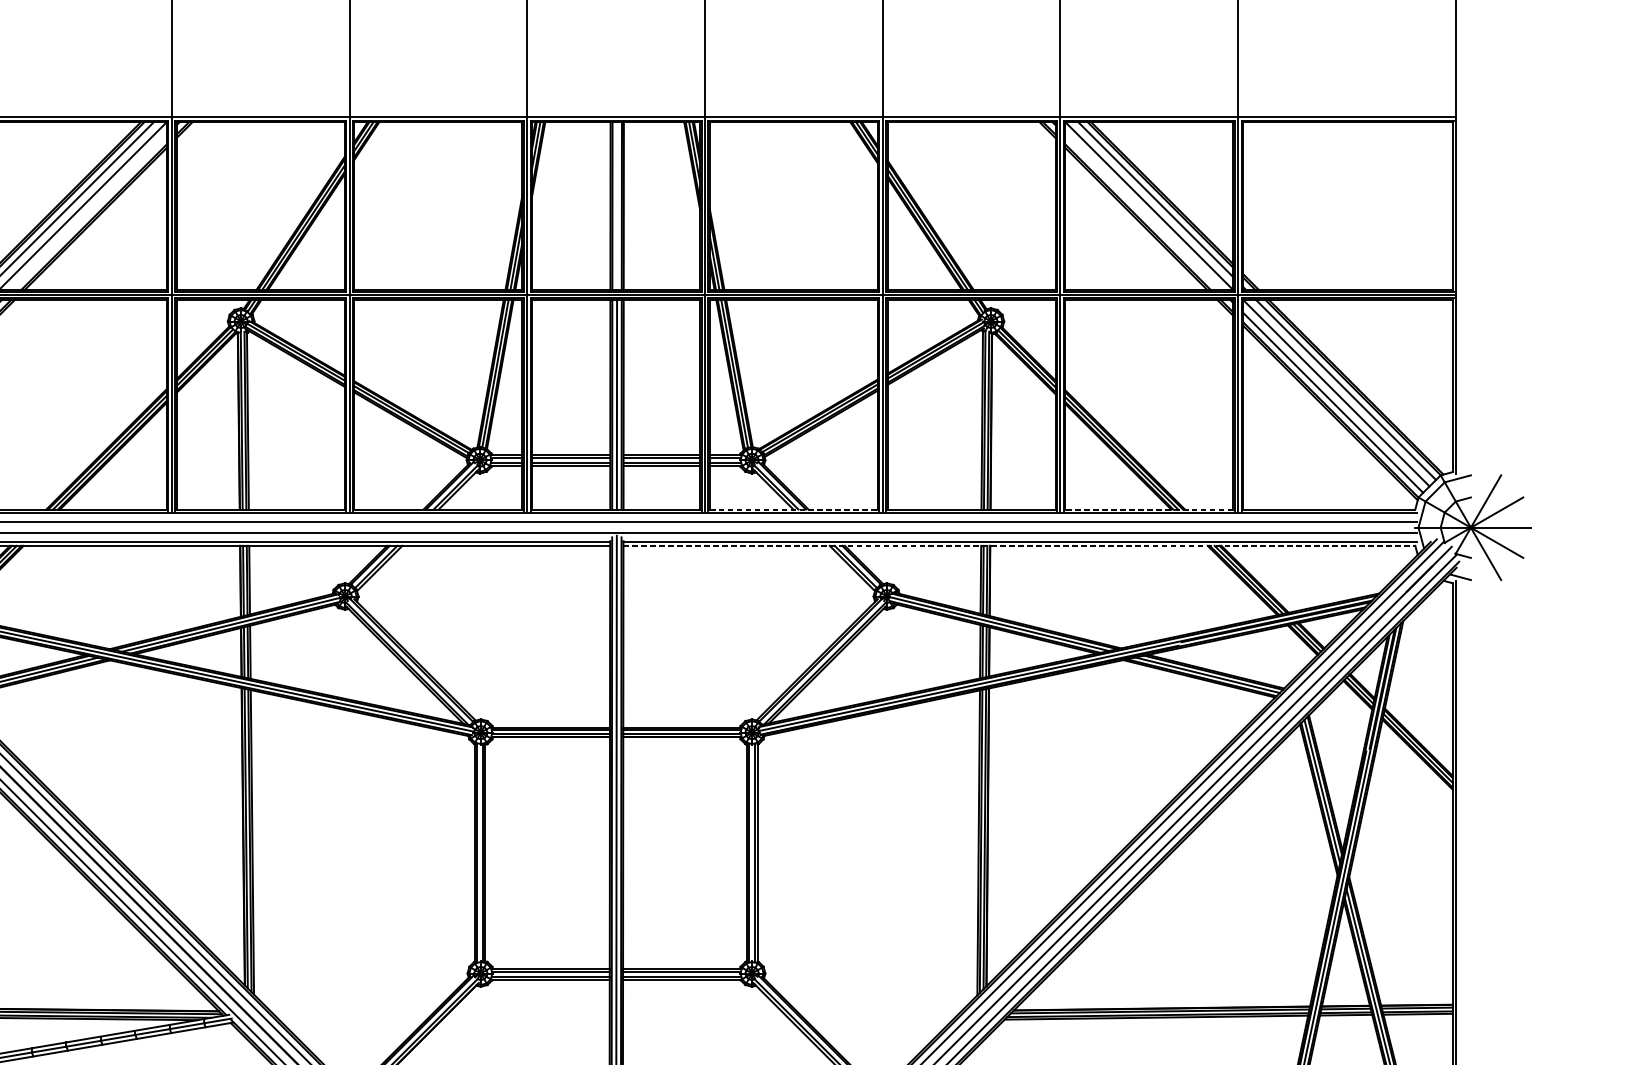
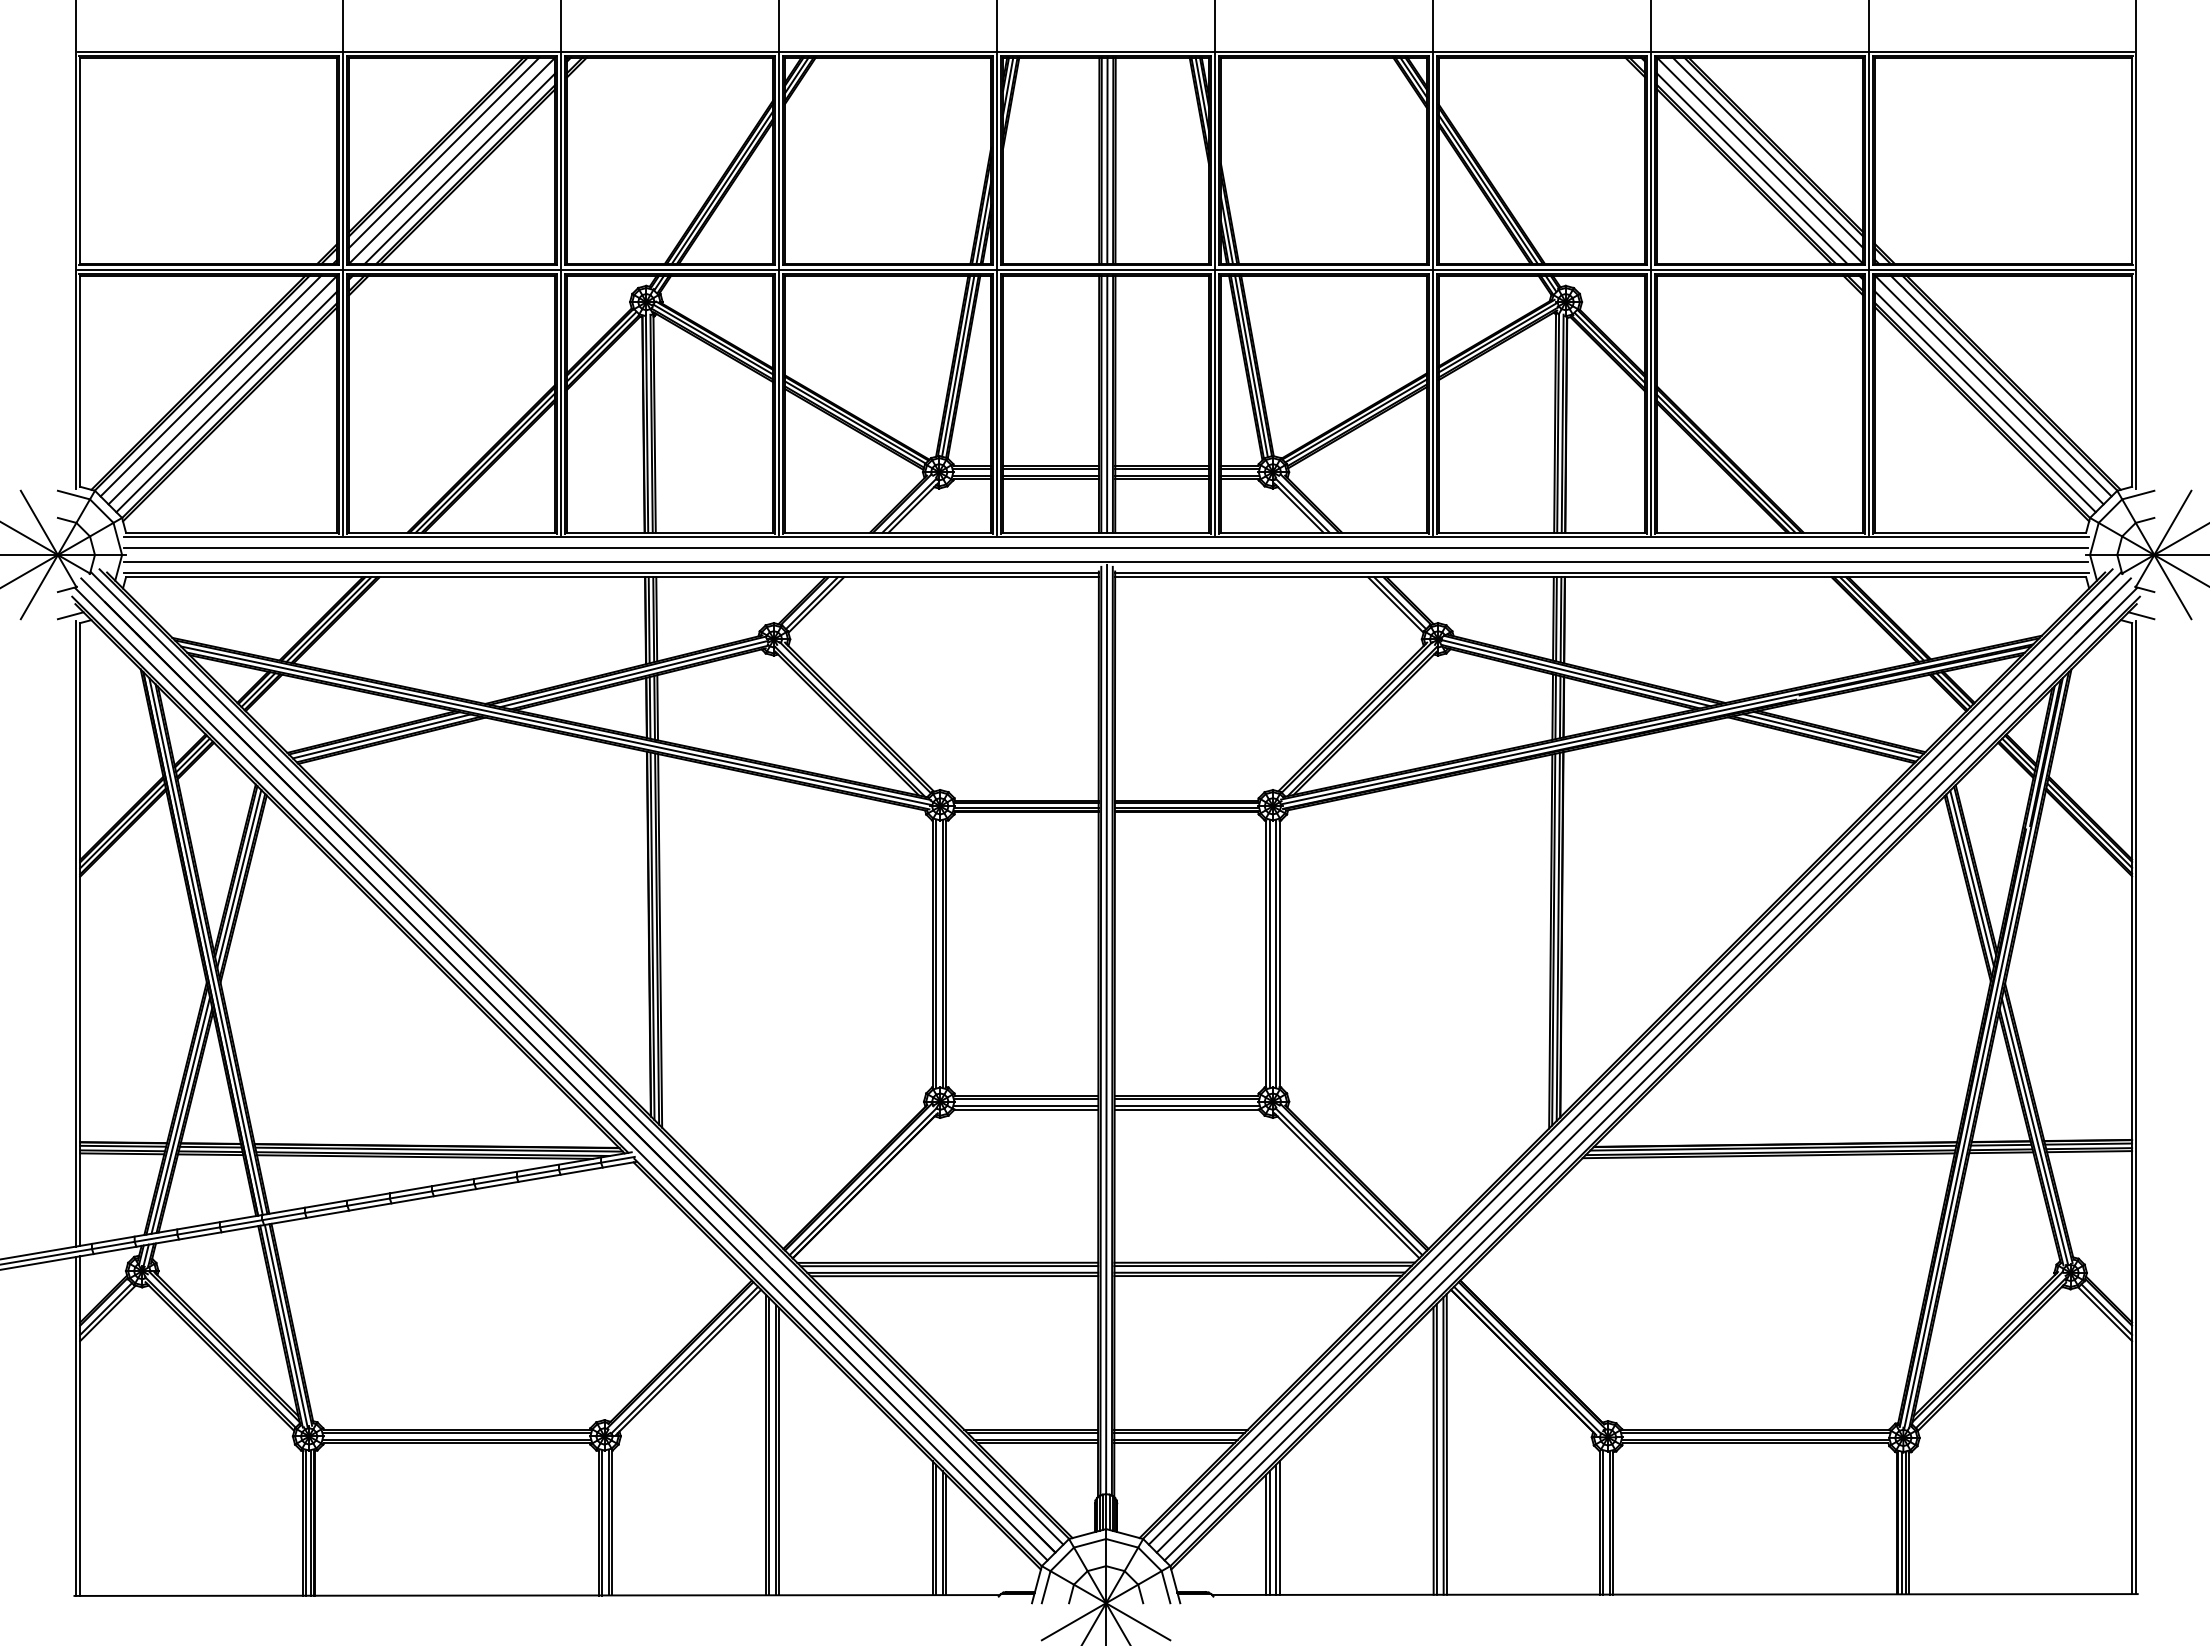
line: (617, 205) -> (1107, 160), added
line: (89, 212) -> (460, 168), added
line: (1142, 212) -> (1751, 168), added
line: (794, 509) -> (1324, 532), dashed -> solid
line: (1148, 509) -> (1759, 532), dashed -> solid
line: (1020, 546) -> (1601, 577), dashed -> solid

